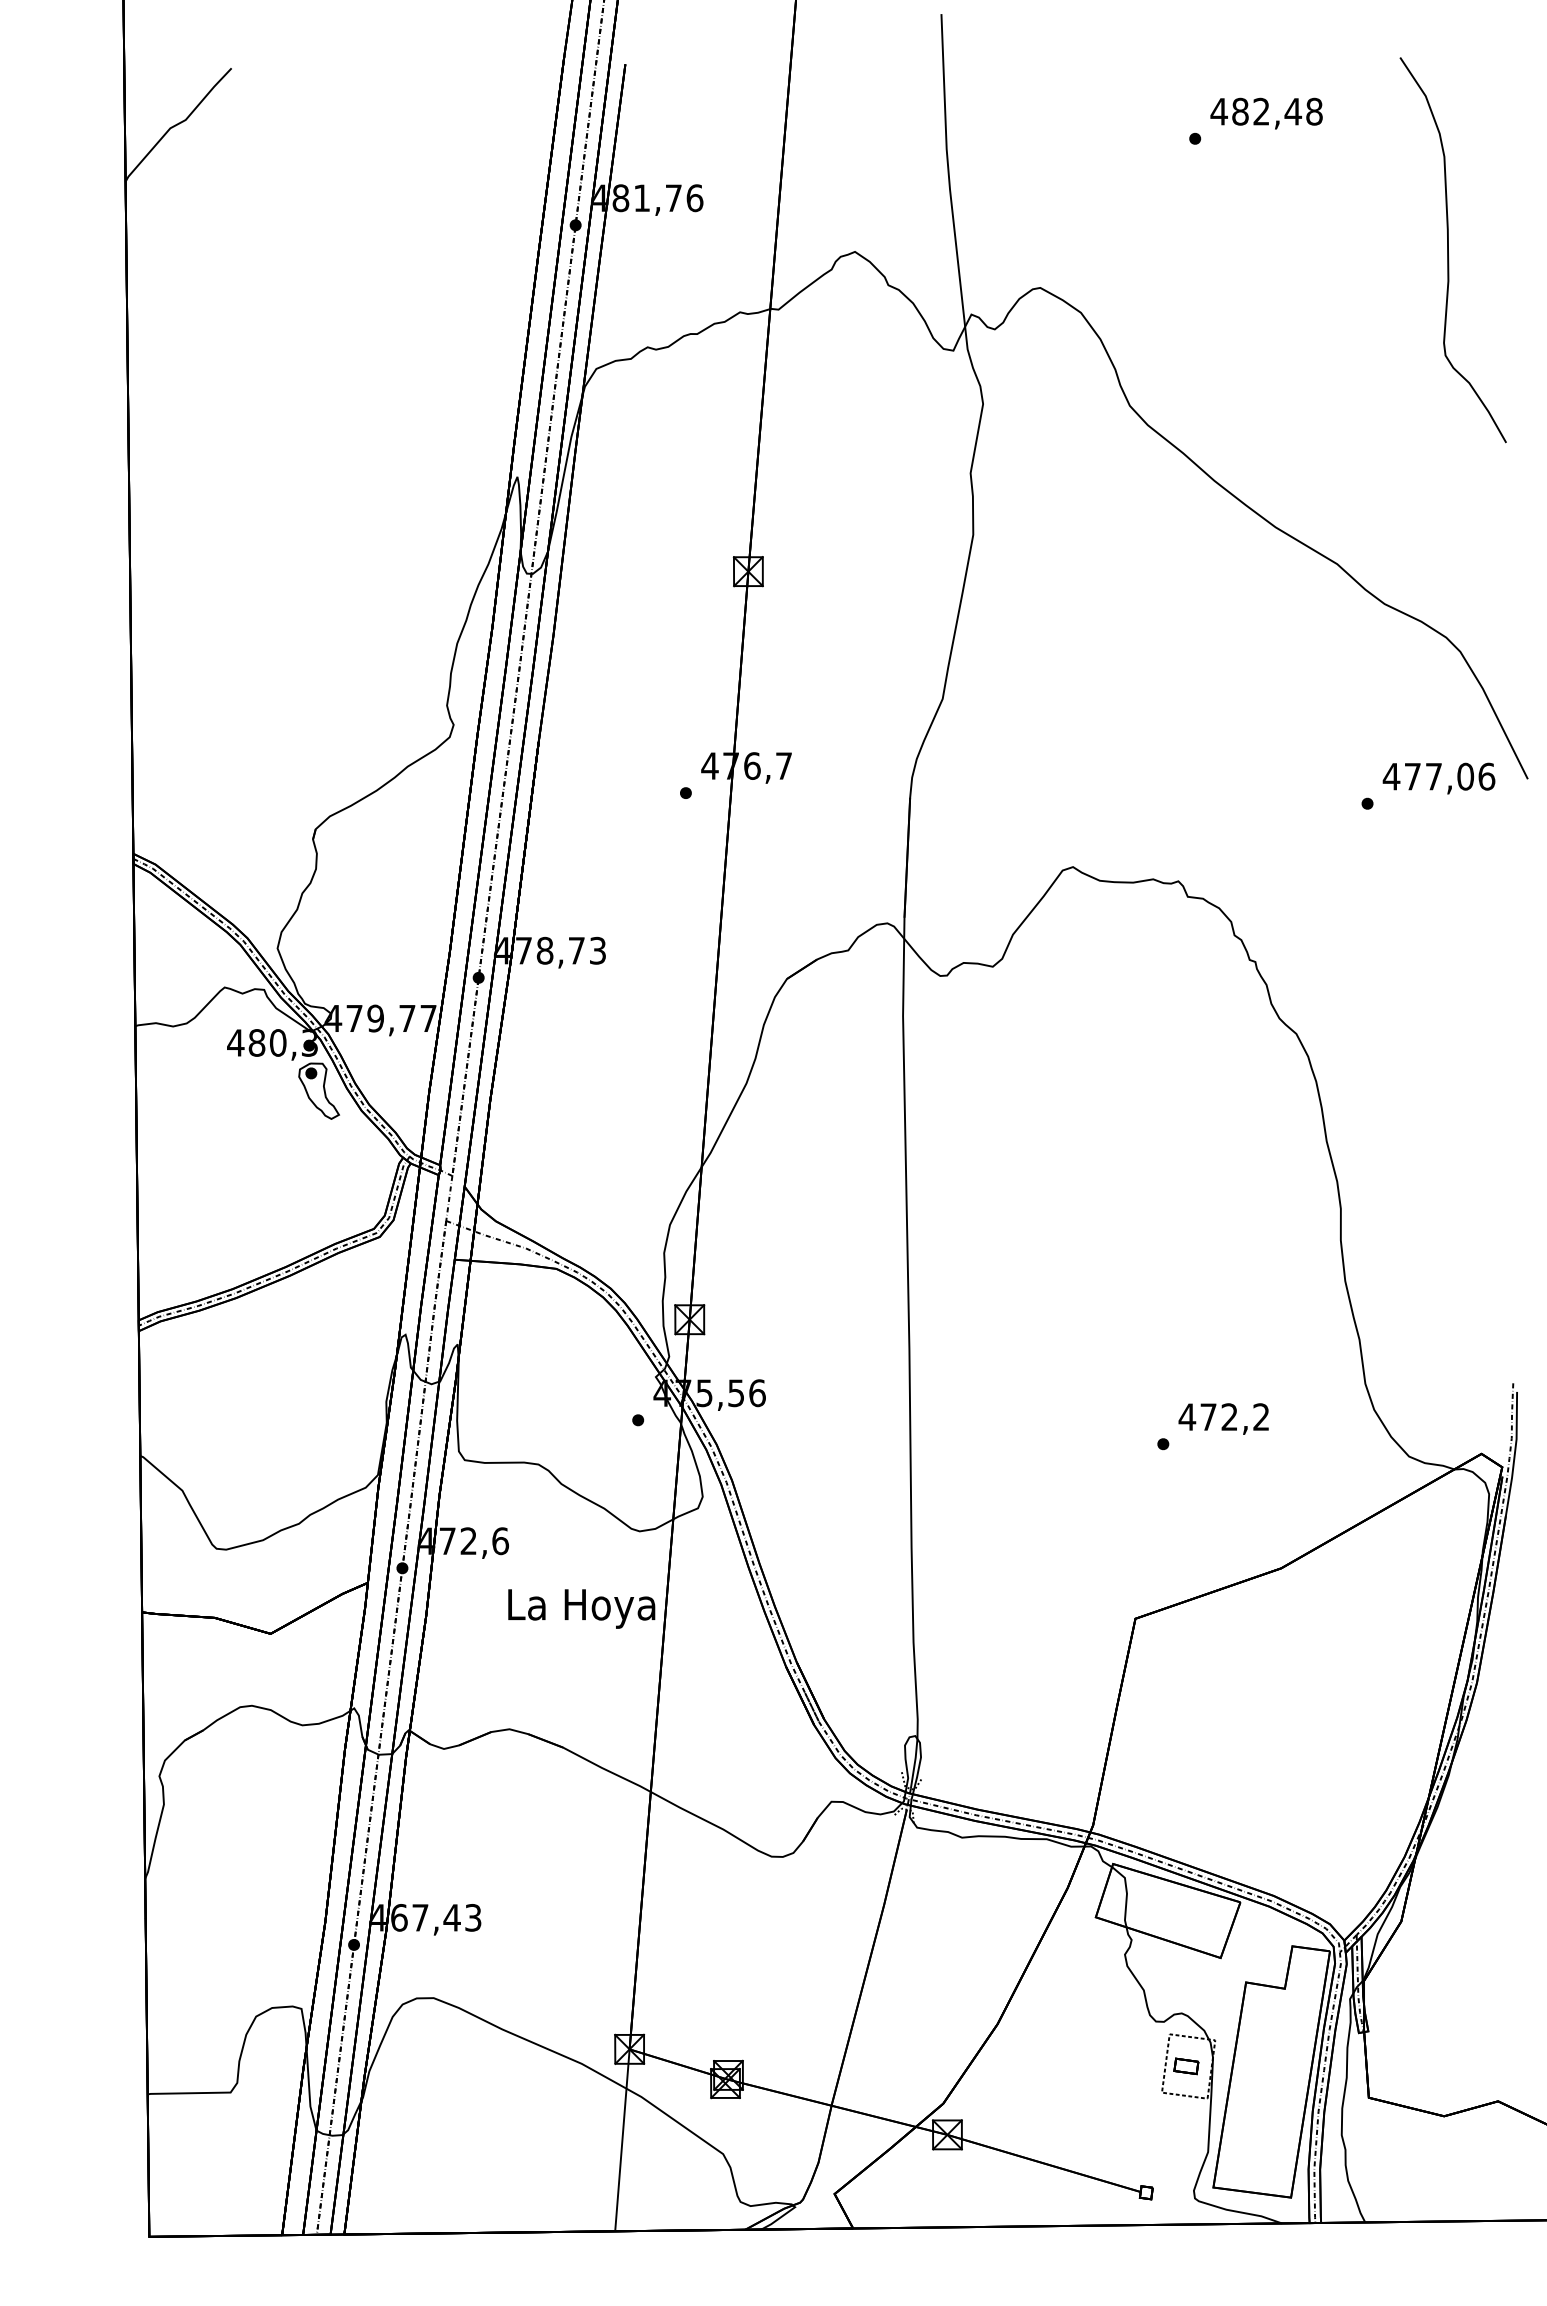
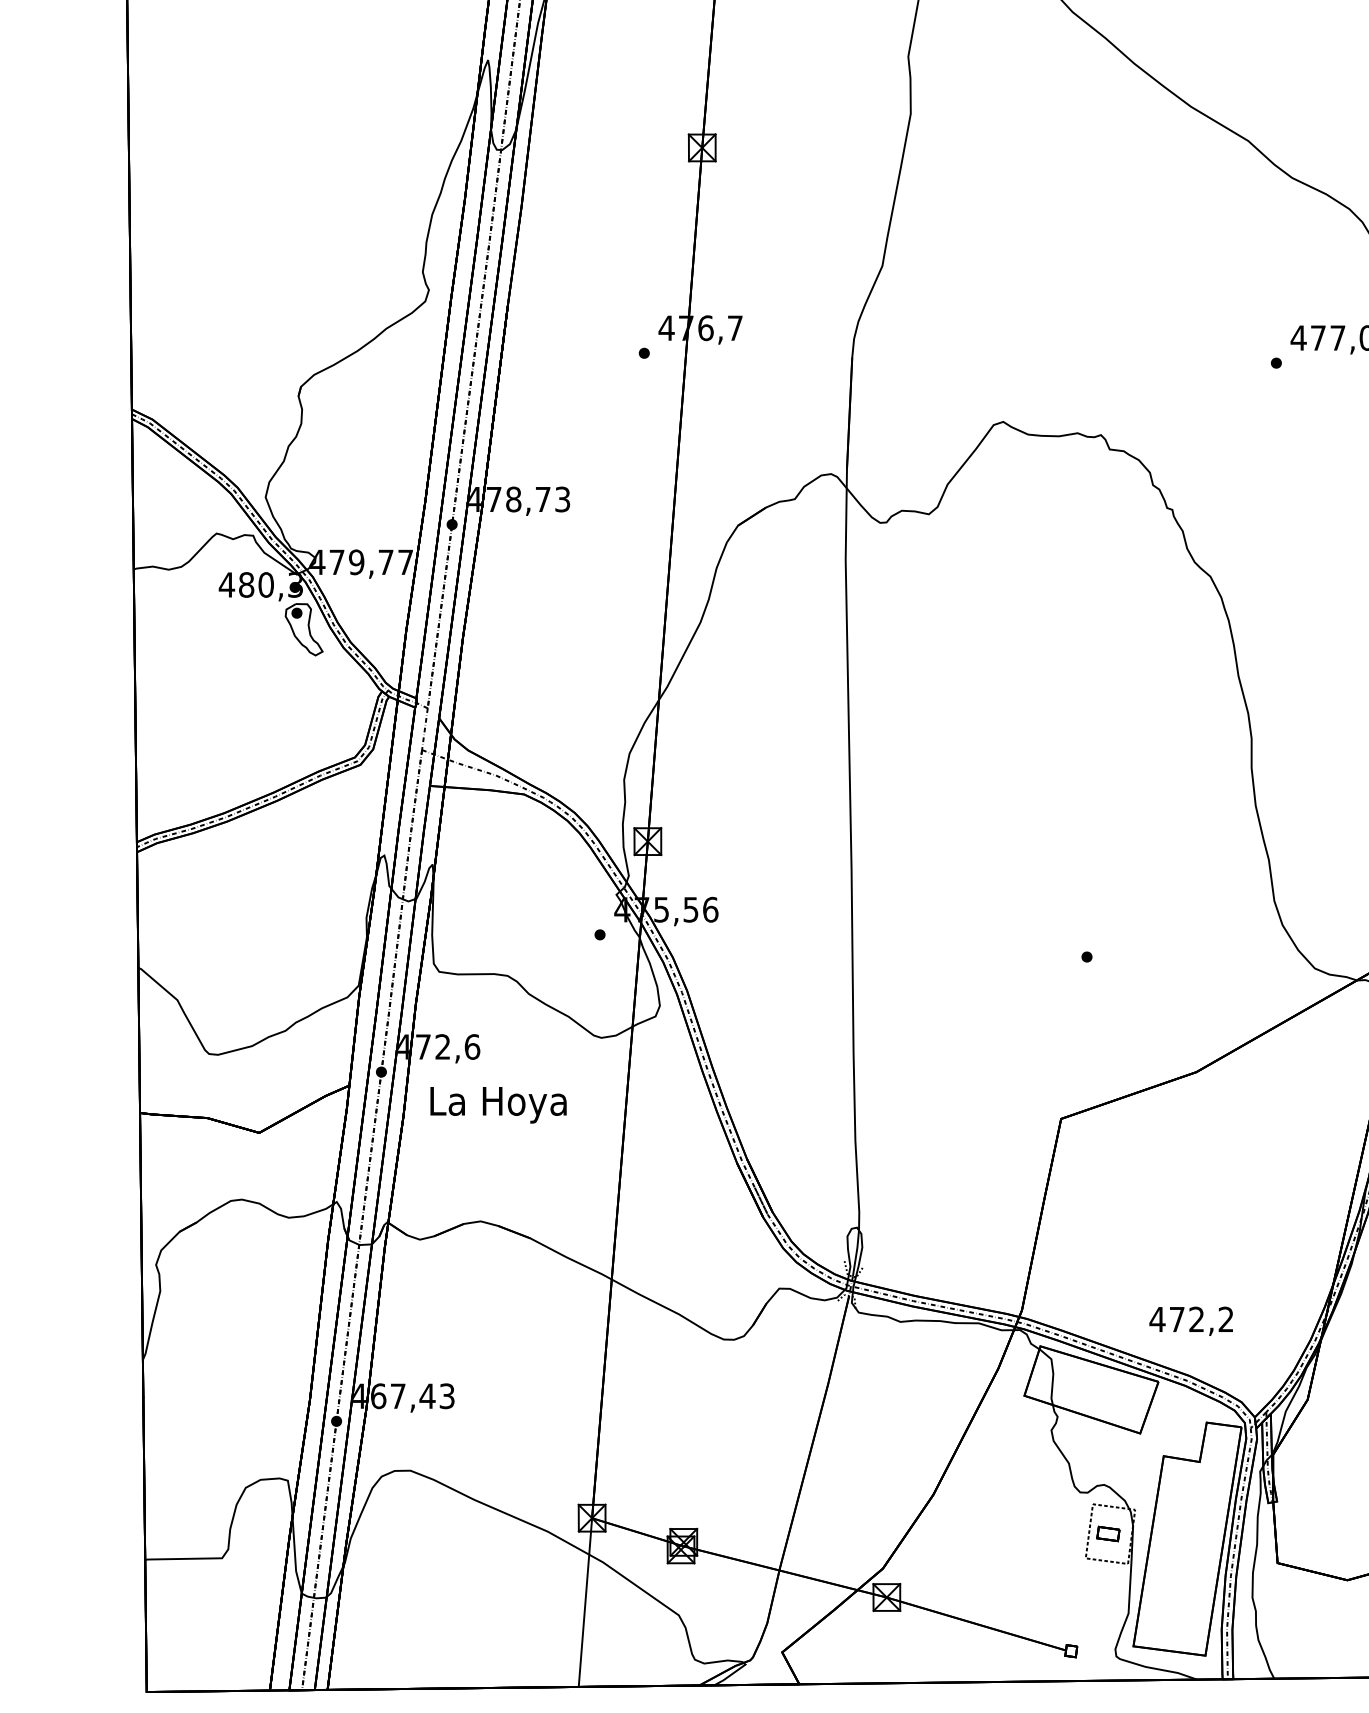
text: (1223, 1418) -> (1191, 1320), moved
text: (581, 1608) -> (498, 1104), moved

